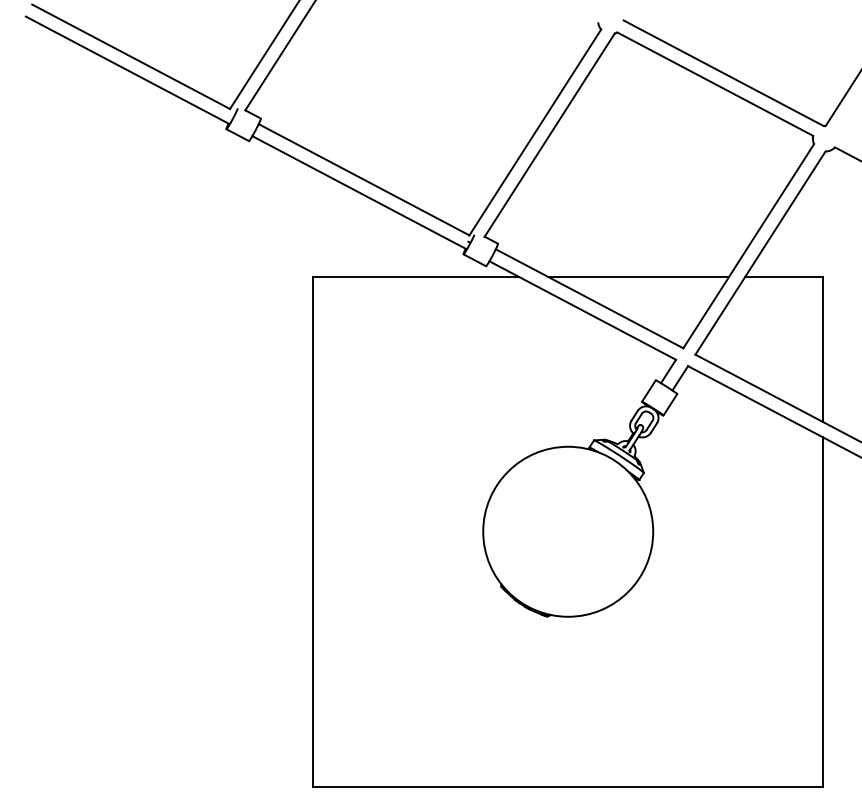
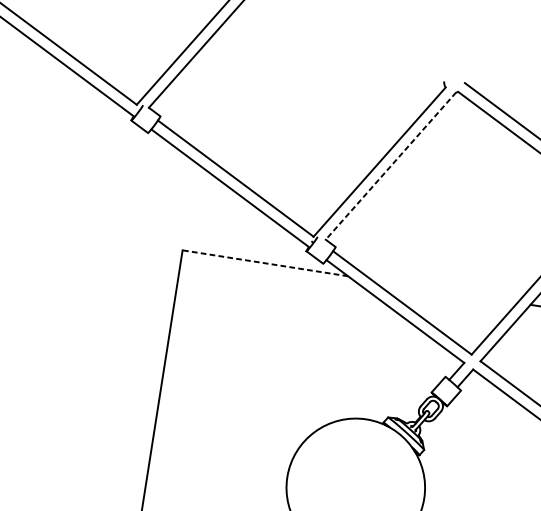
line: (549, 135) -> (390, 166), solid -> dashed
line: (416, 276) -> (265, 263), solid -> dashed
line: (638, 276) -> (444, 291), removed

